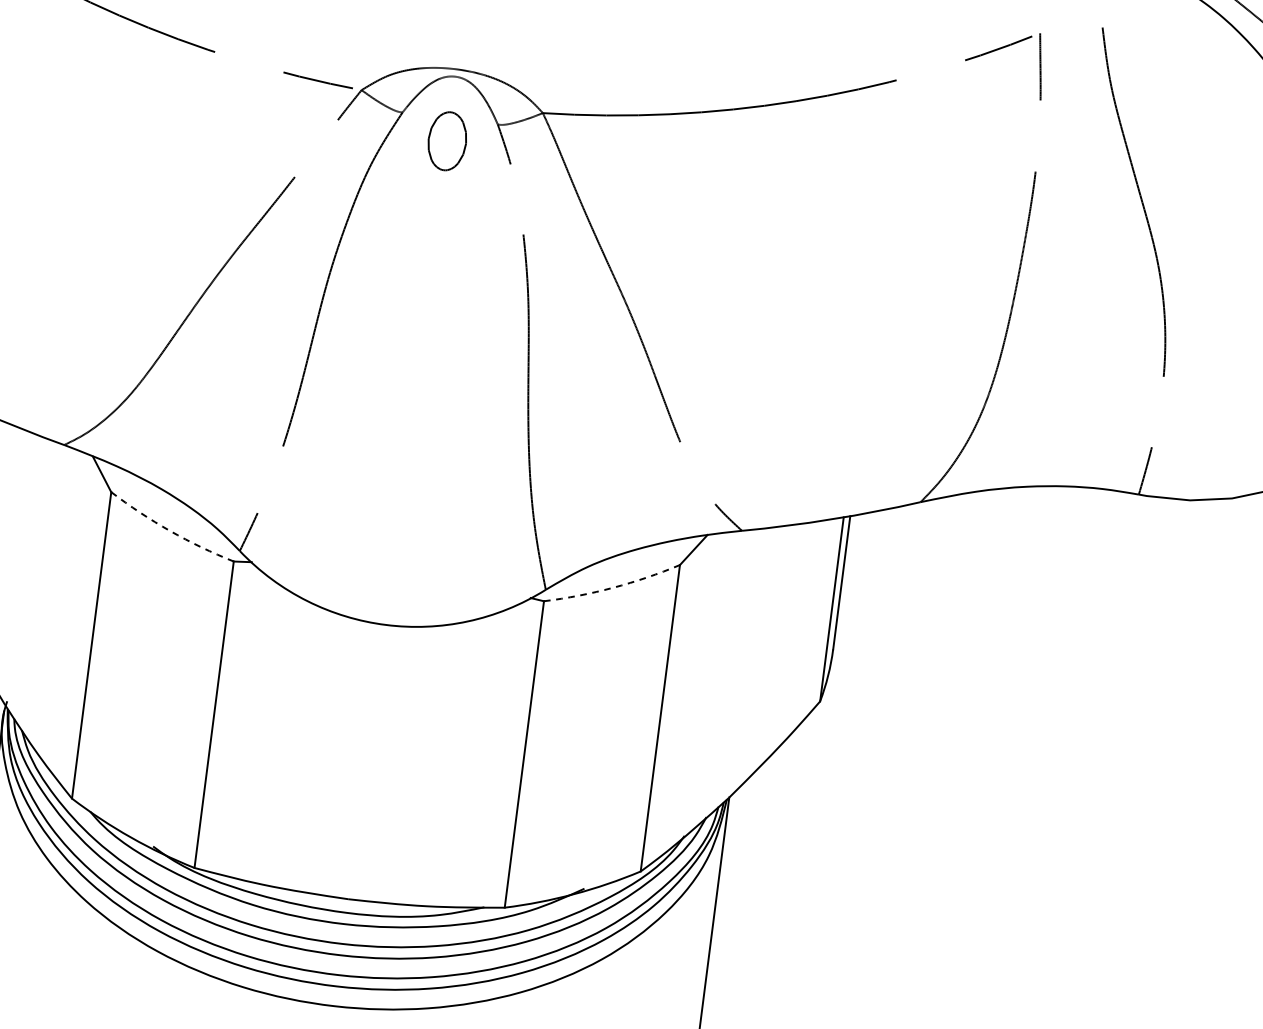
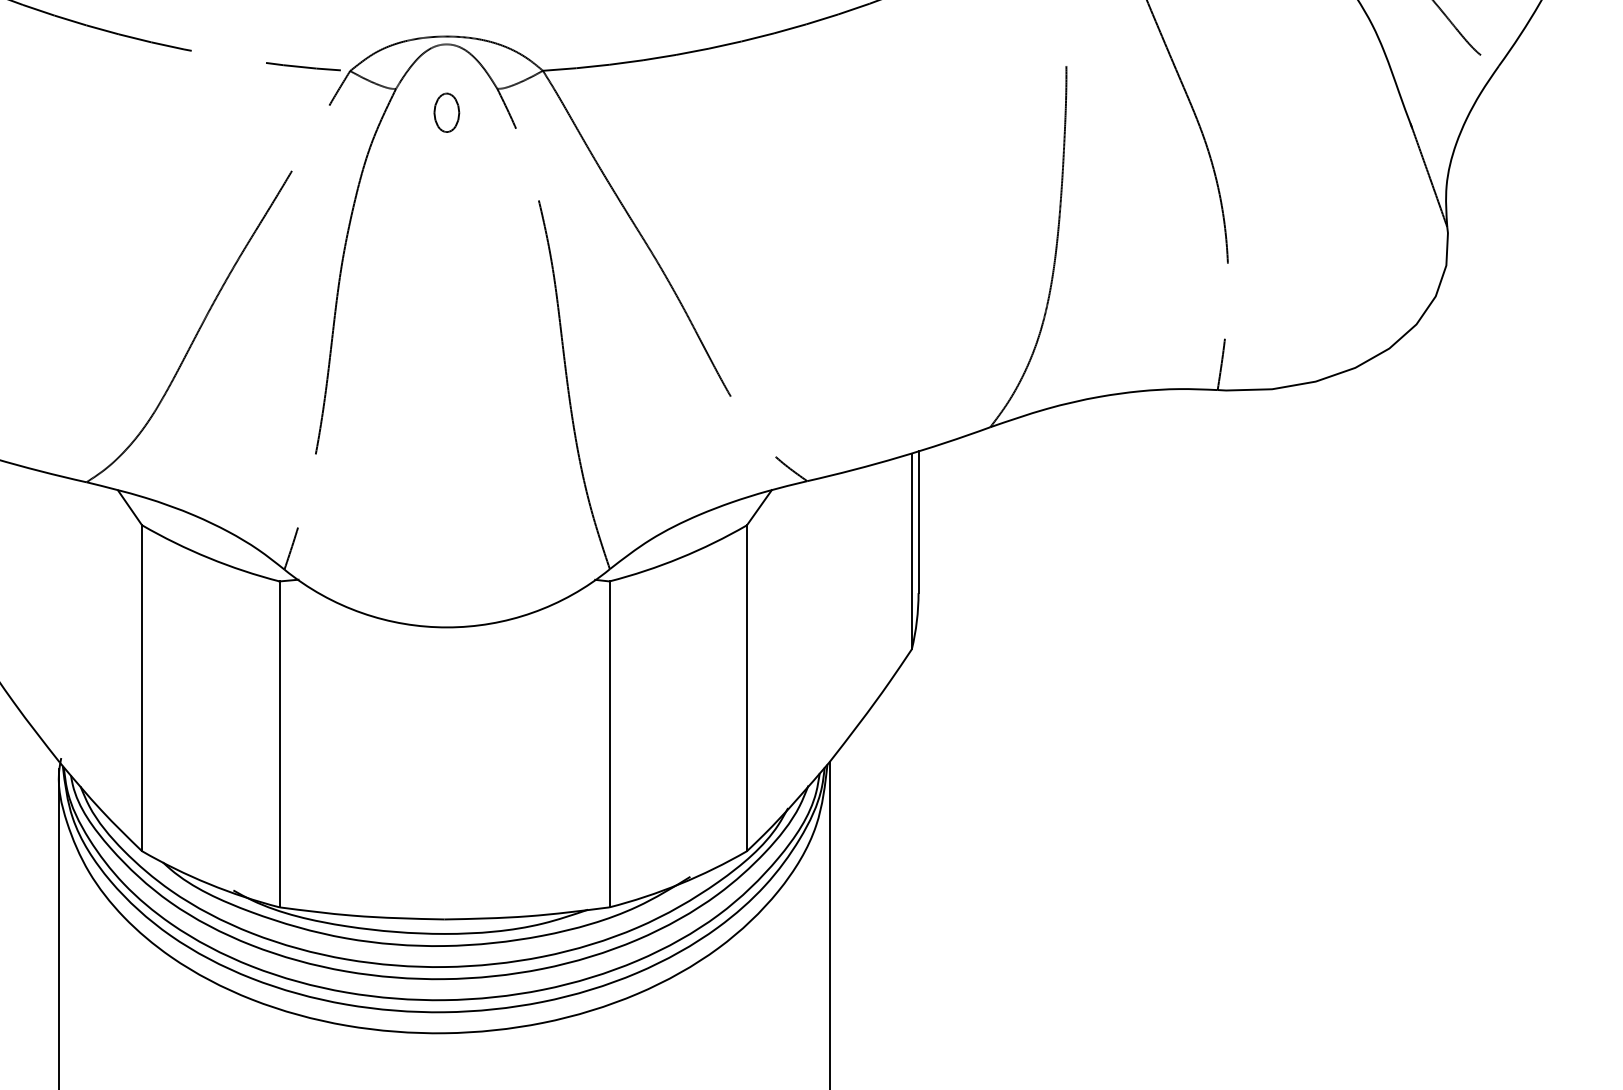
part: (447, 140) -> (446, 112), size x0.62
arc: (169, 531) -> (208, 558), dashed -> solid
arc: (613, 588) -> (680, 558), dashed -> solid

